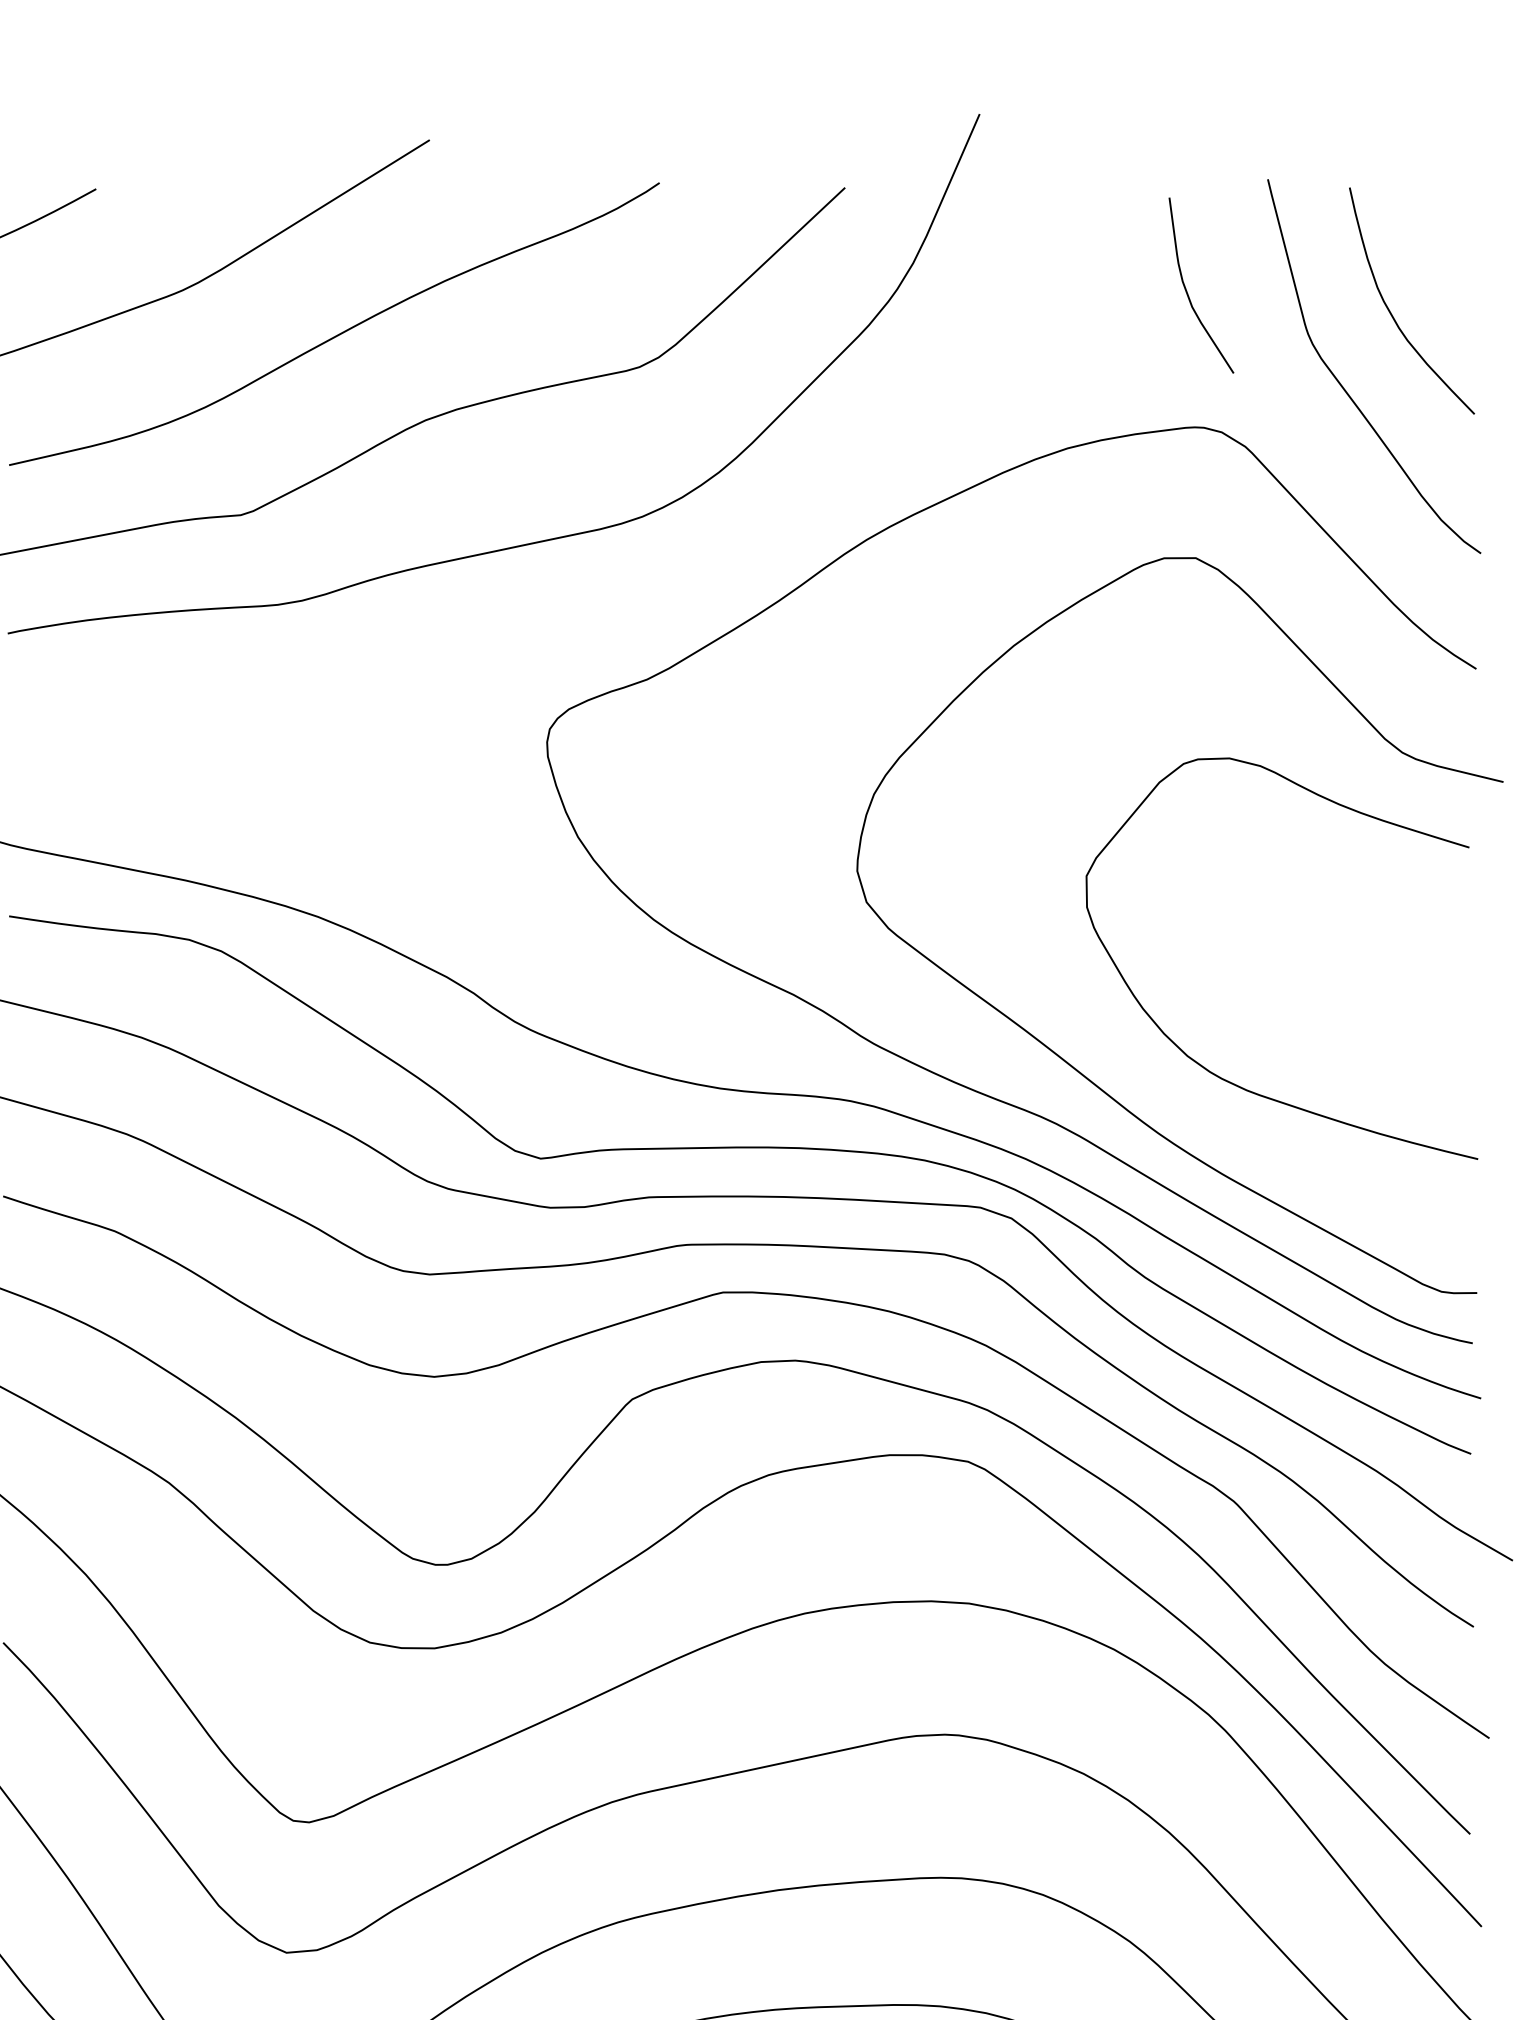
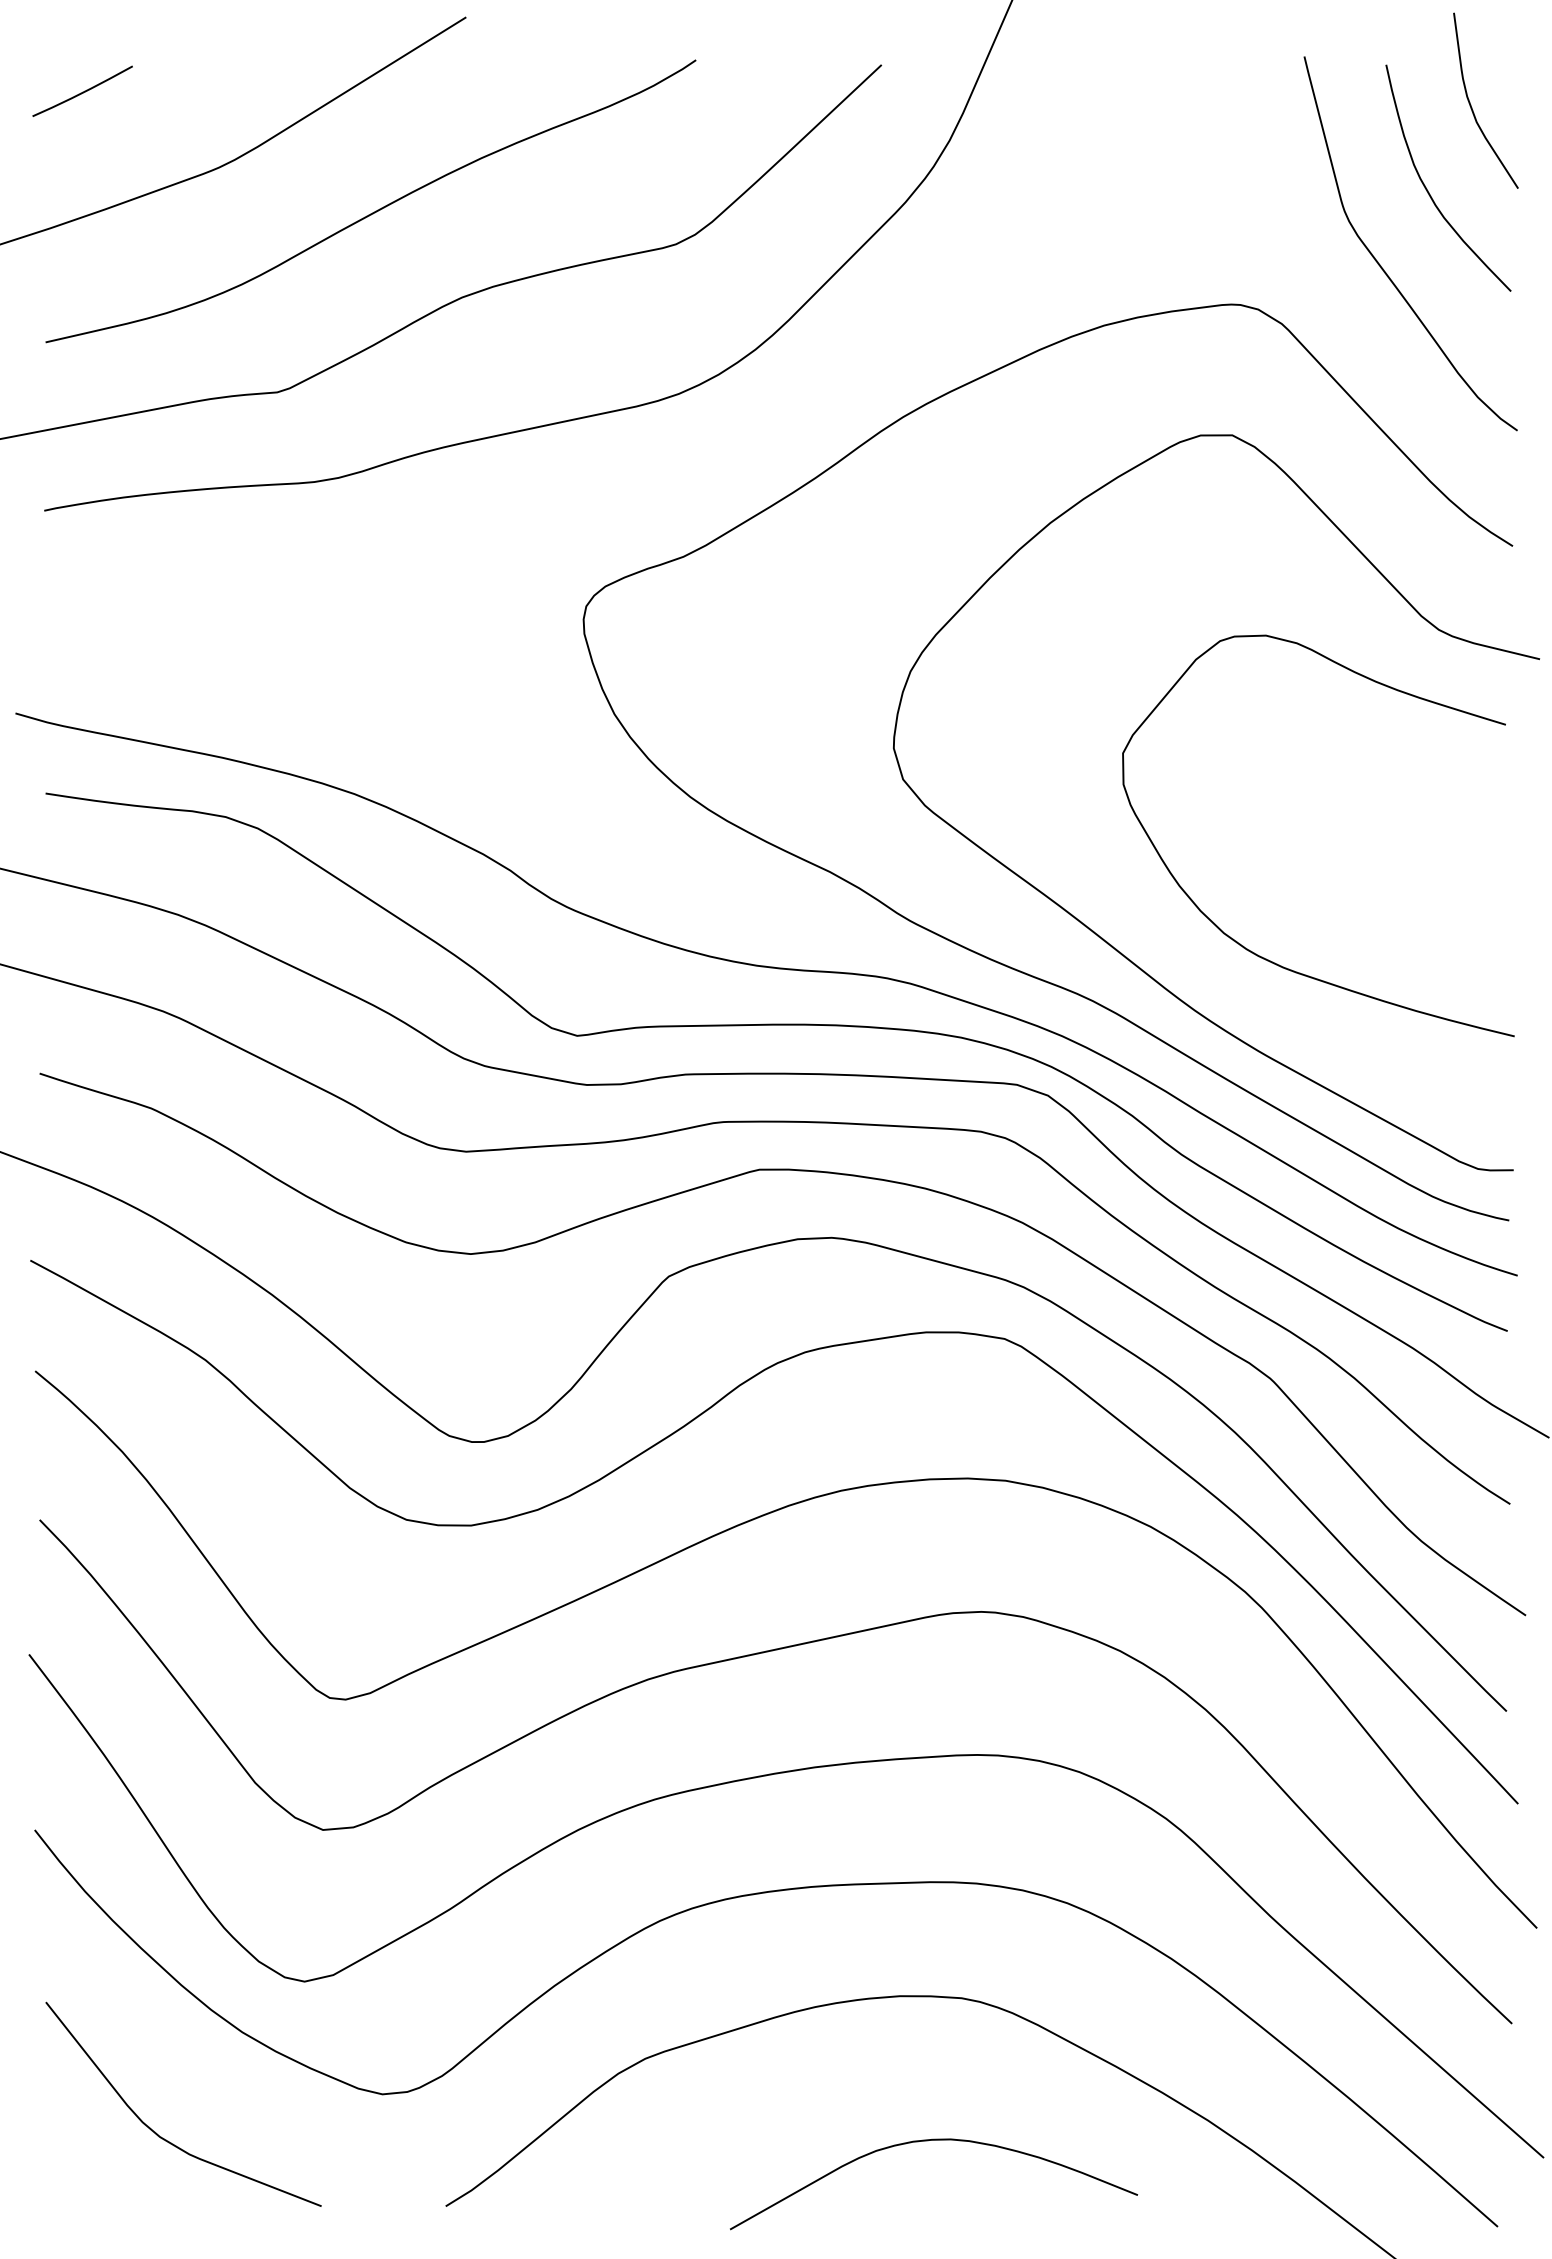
curve: (1187, 289) -> (1471, 104), moved

